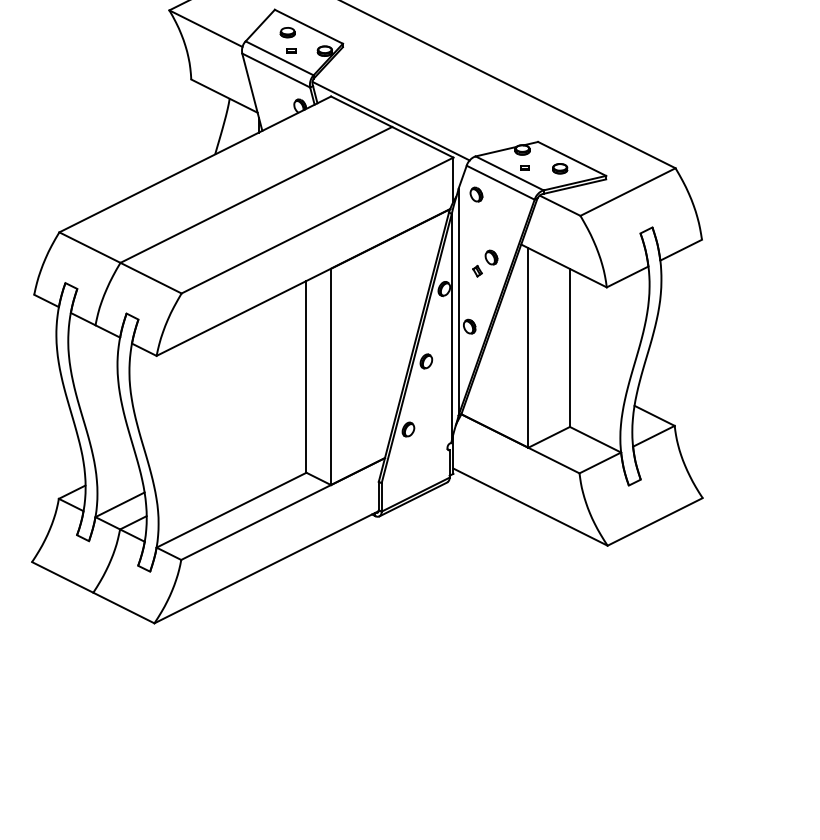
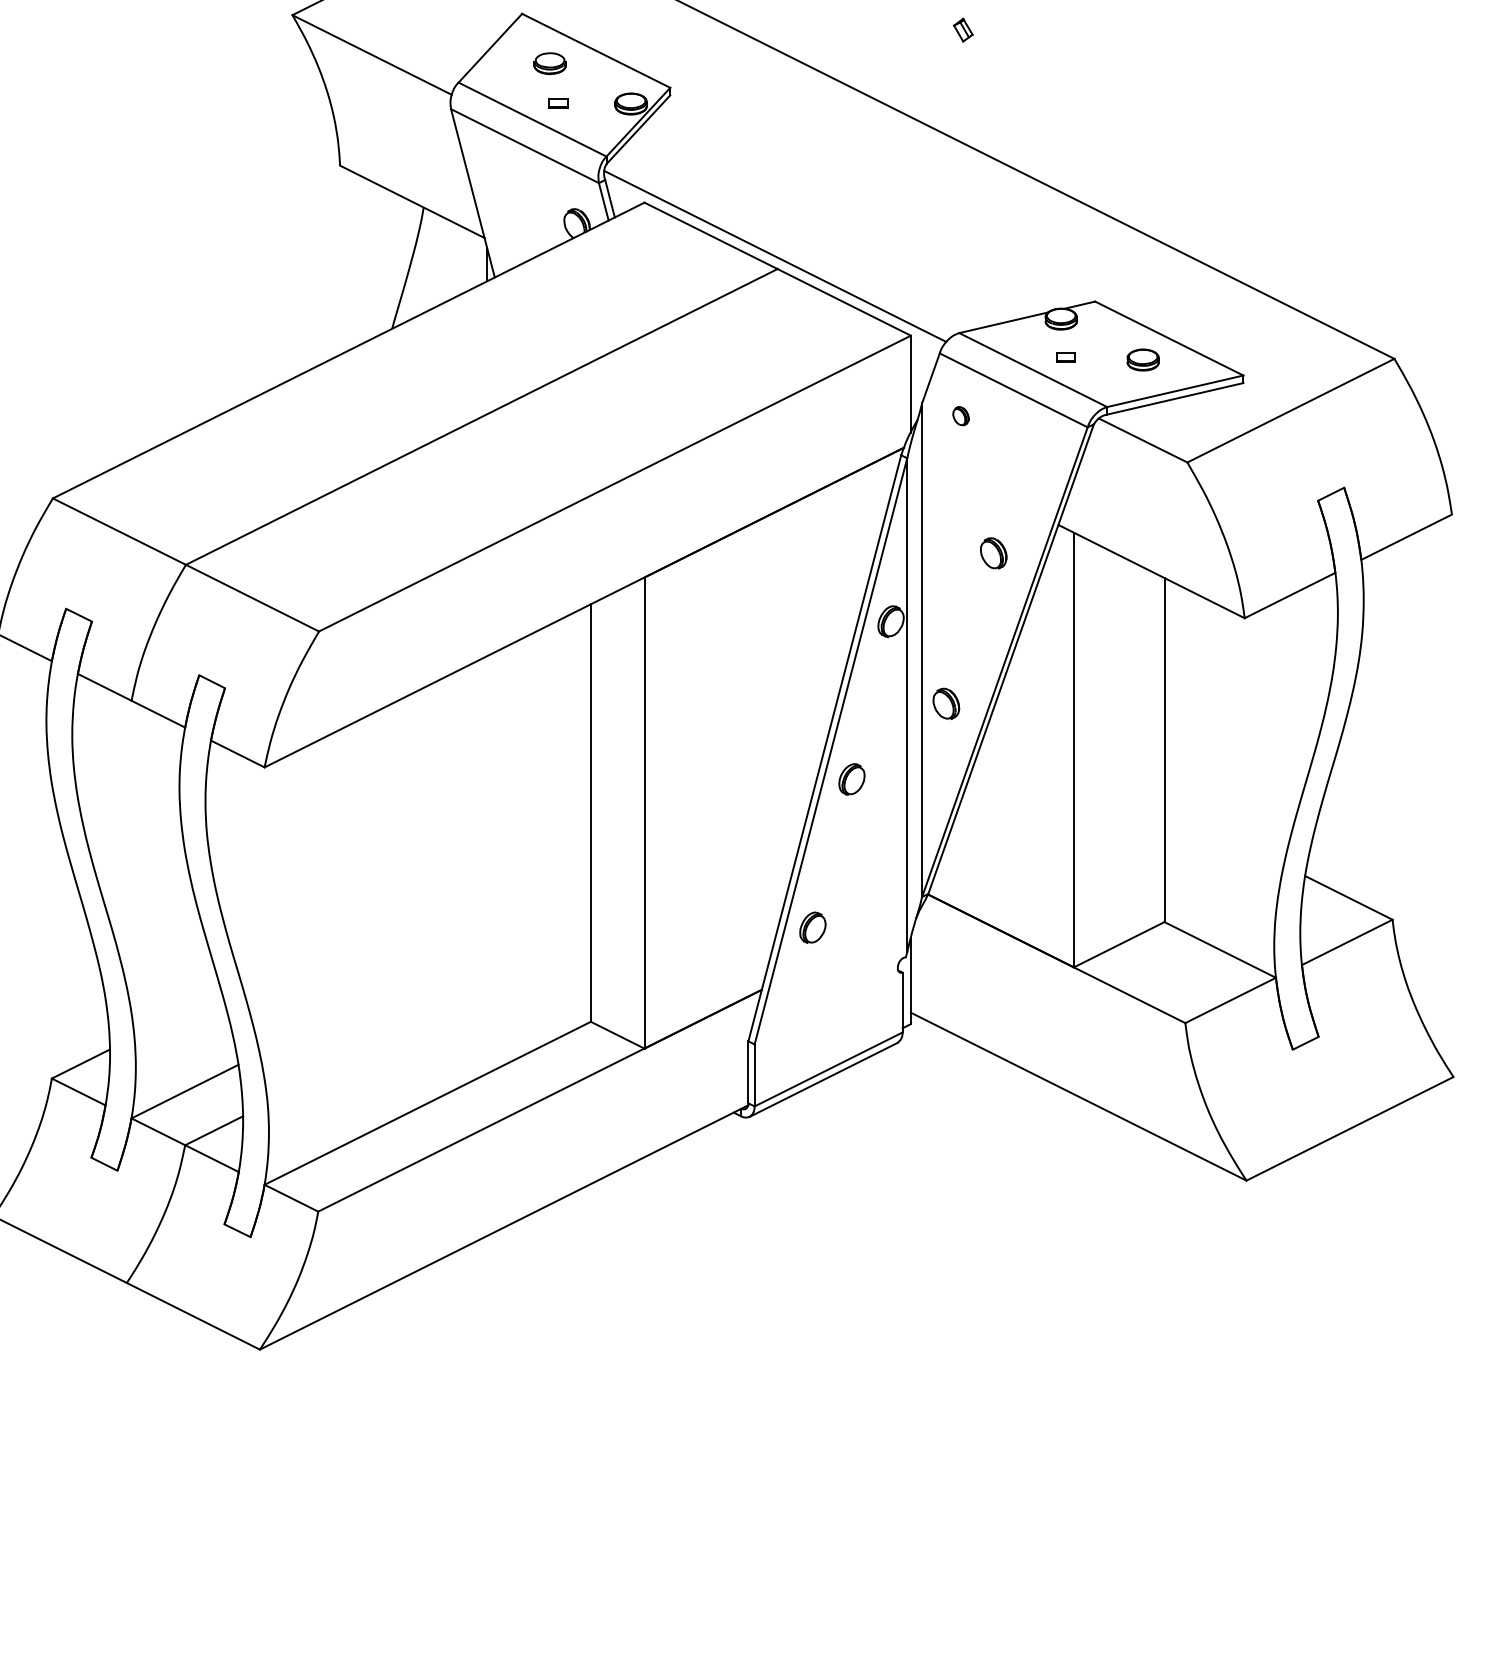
part: (476, 194) -> (961, 415), size x0.6
part: (477, 271) -> (963, 30), moved

